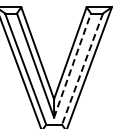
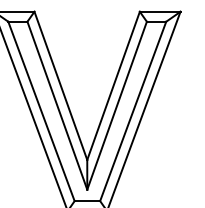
line: (72, 65) -> (117, 105), dashed -> solid
line: (82, 69) -> (133, 112), dashed -> solid

